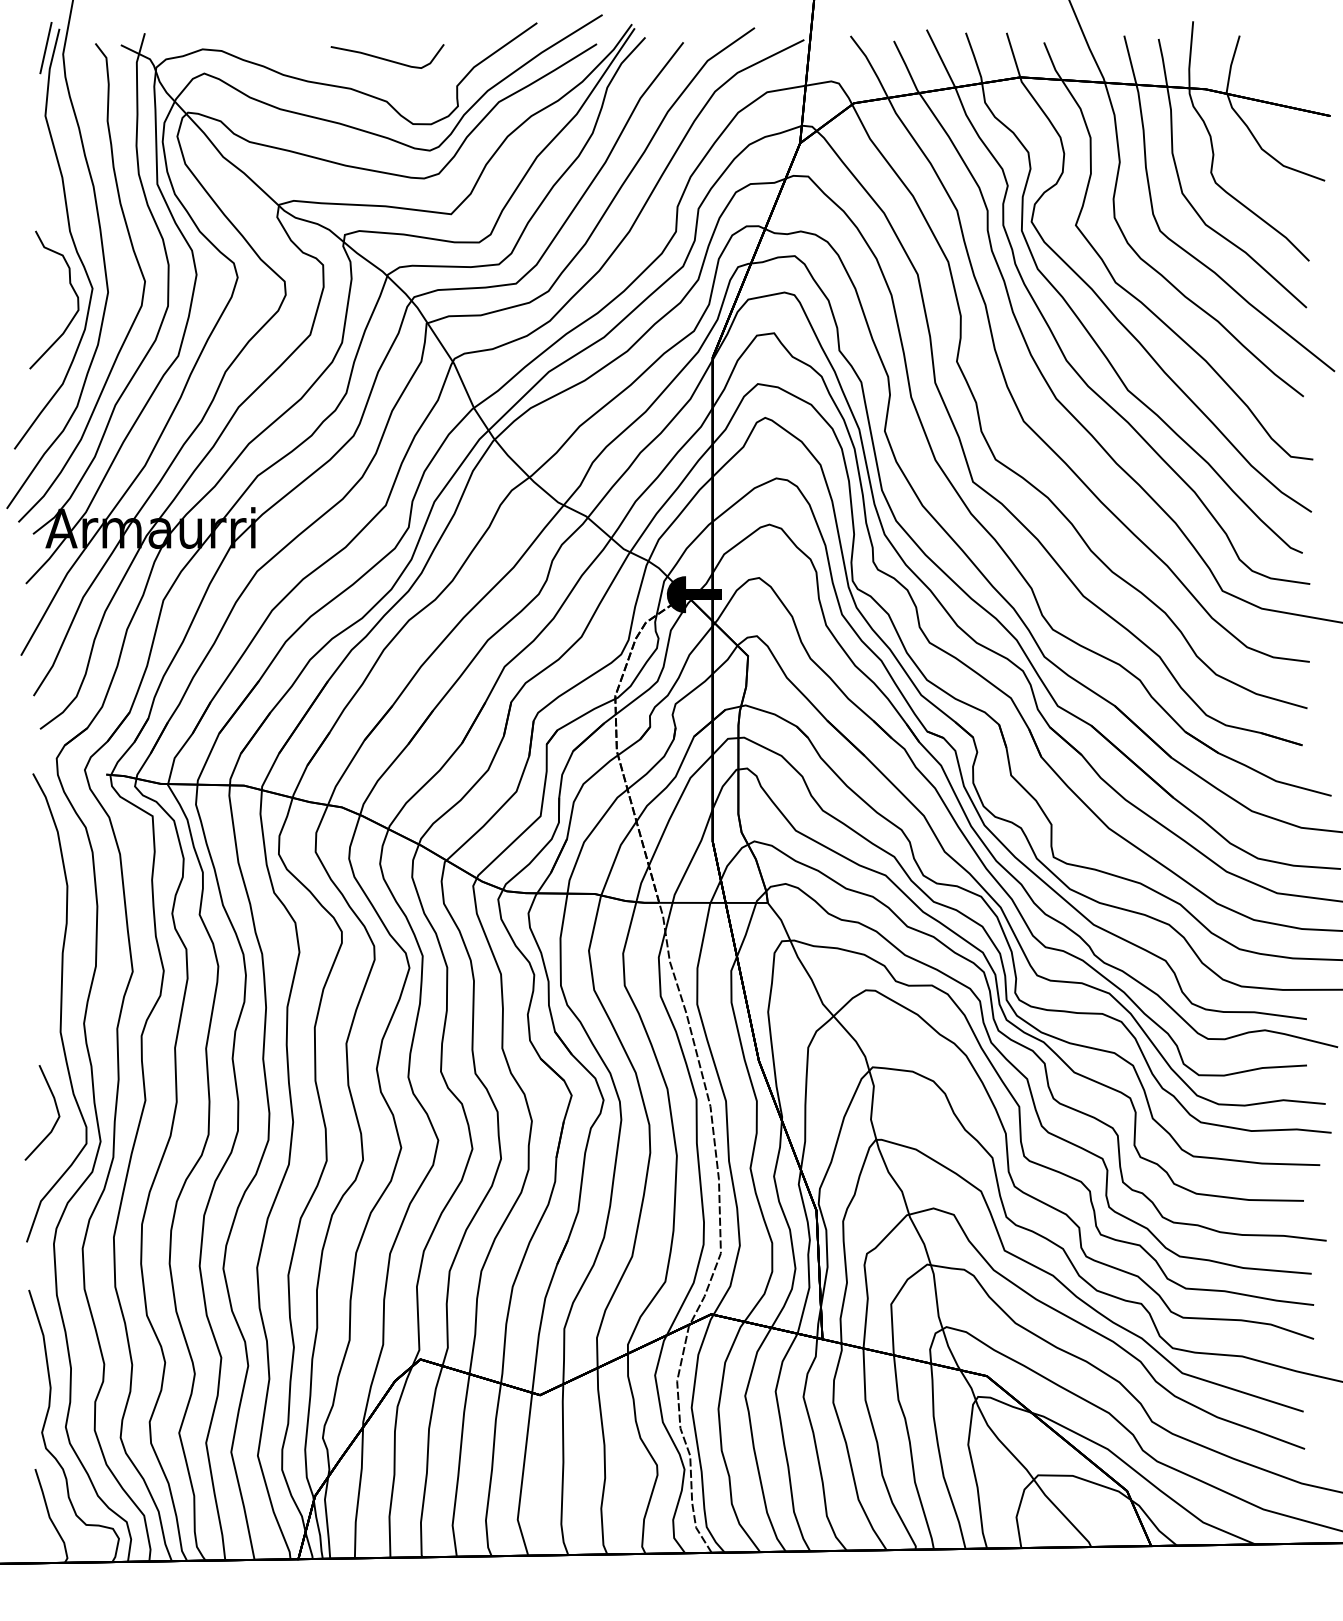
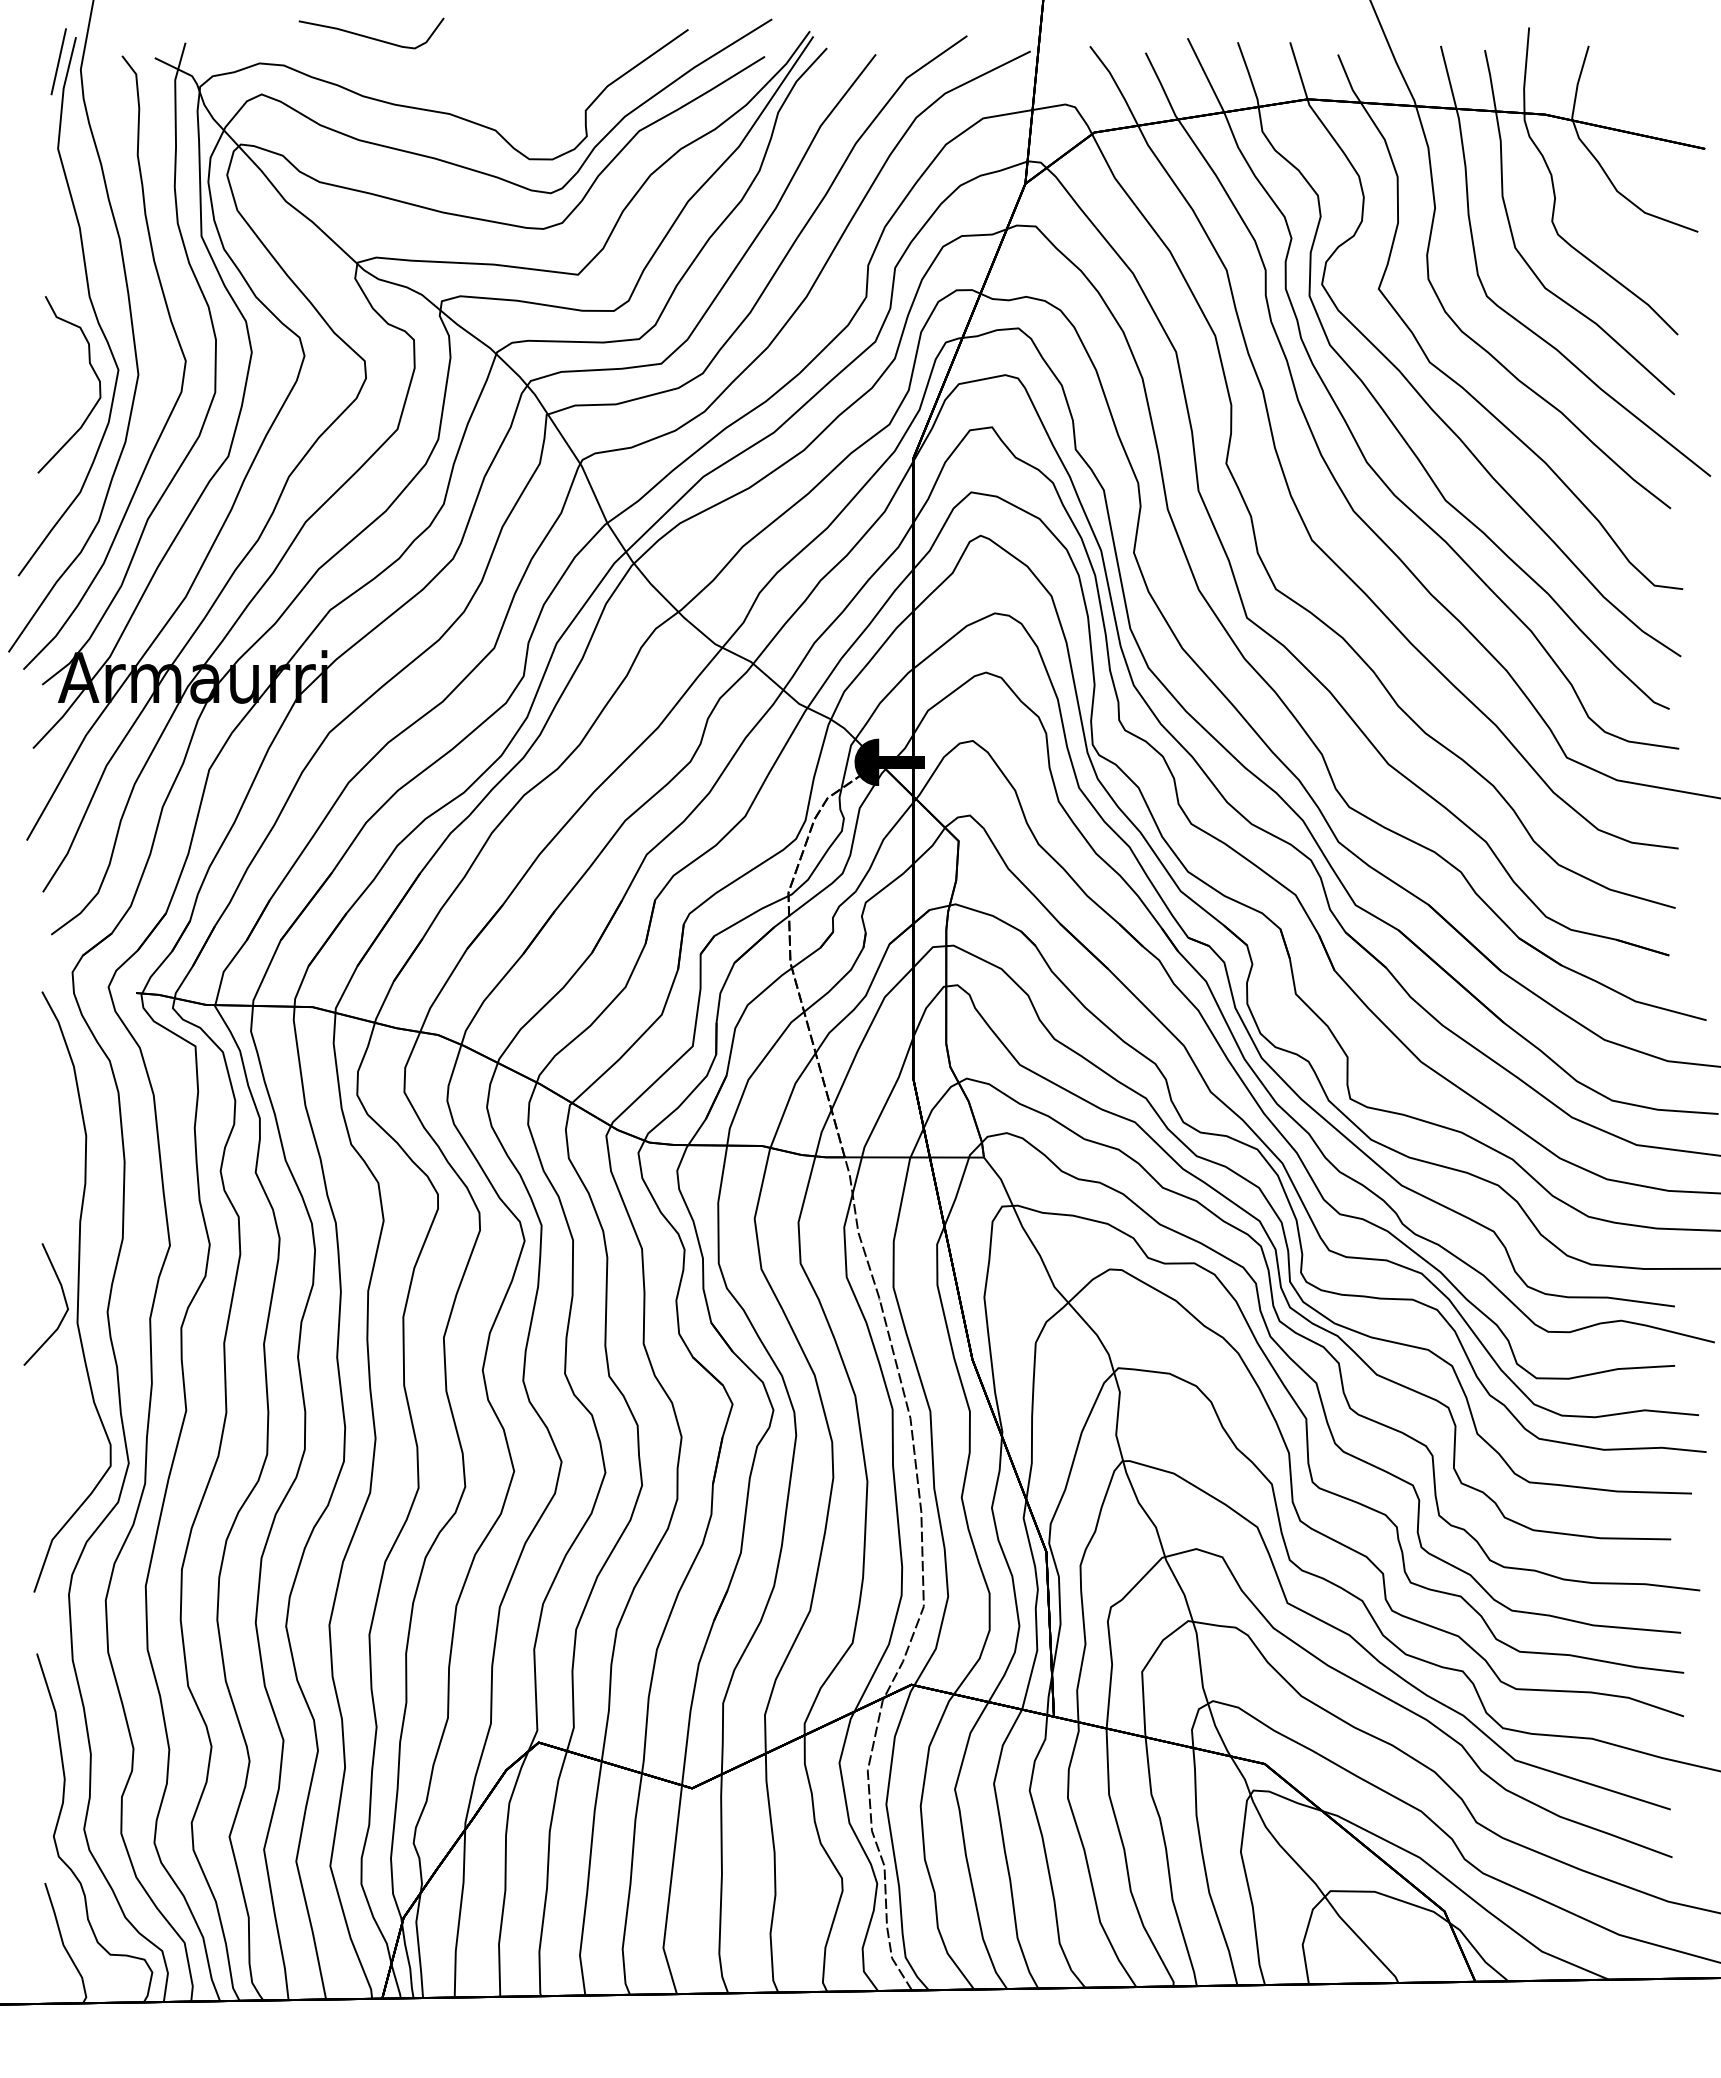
curve: (385, 58) -> (369, 36), moved
line: (55, 1107) -> (63, 1297), moved

